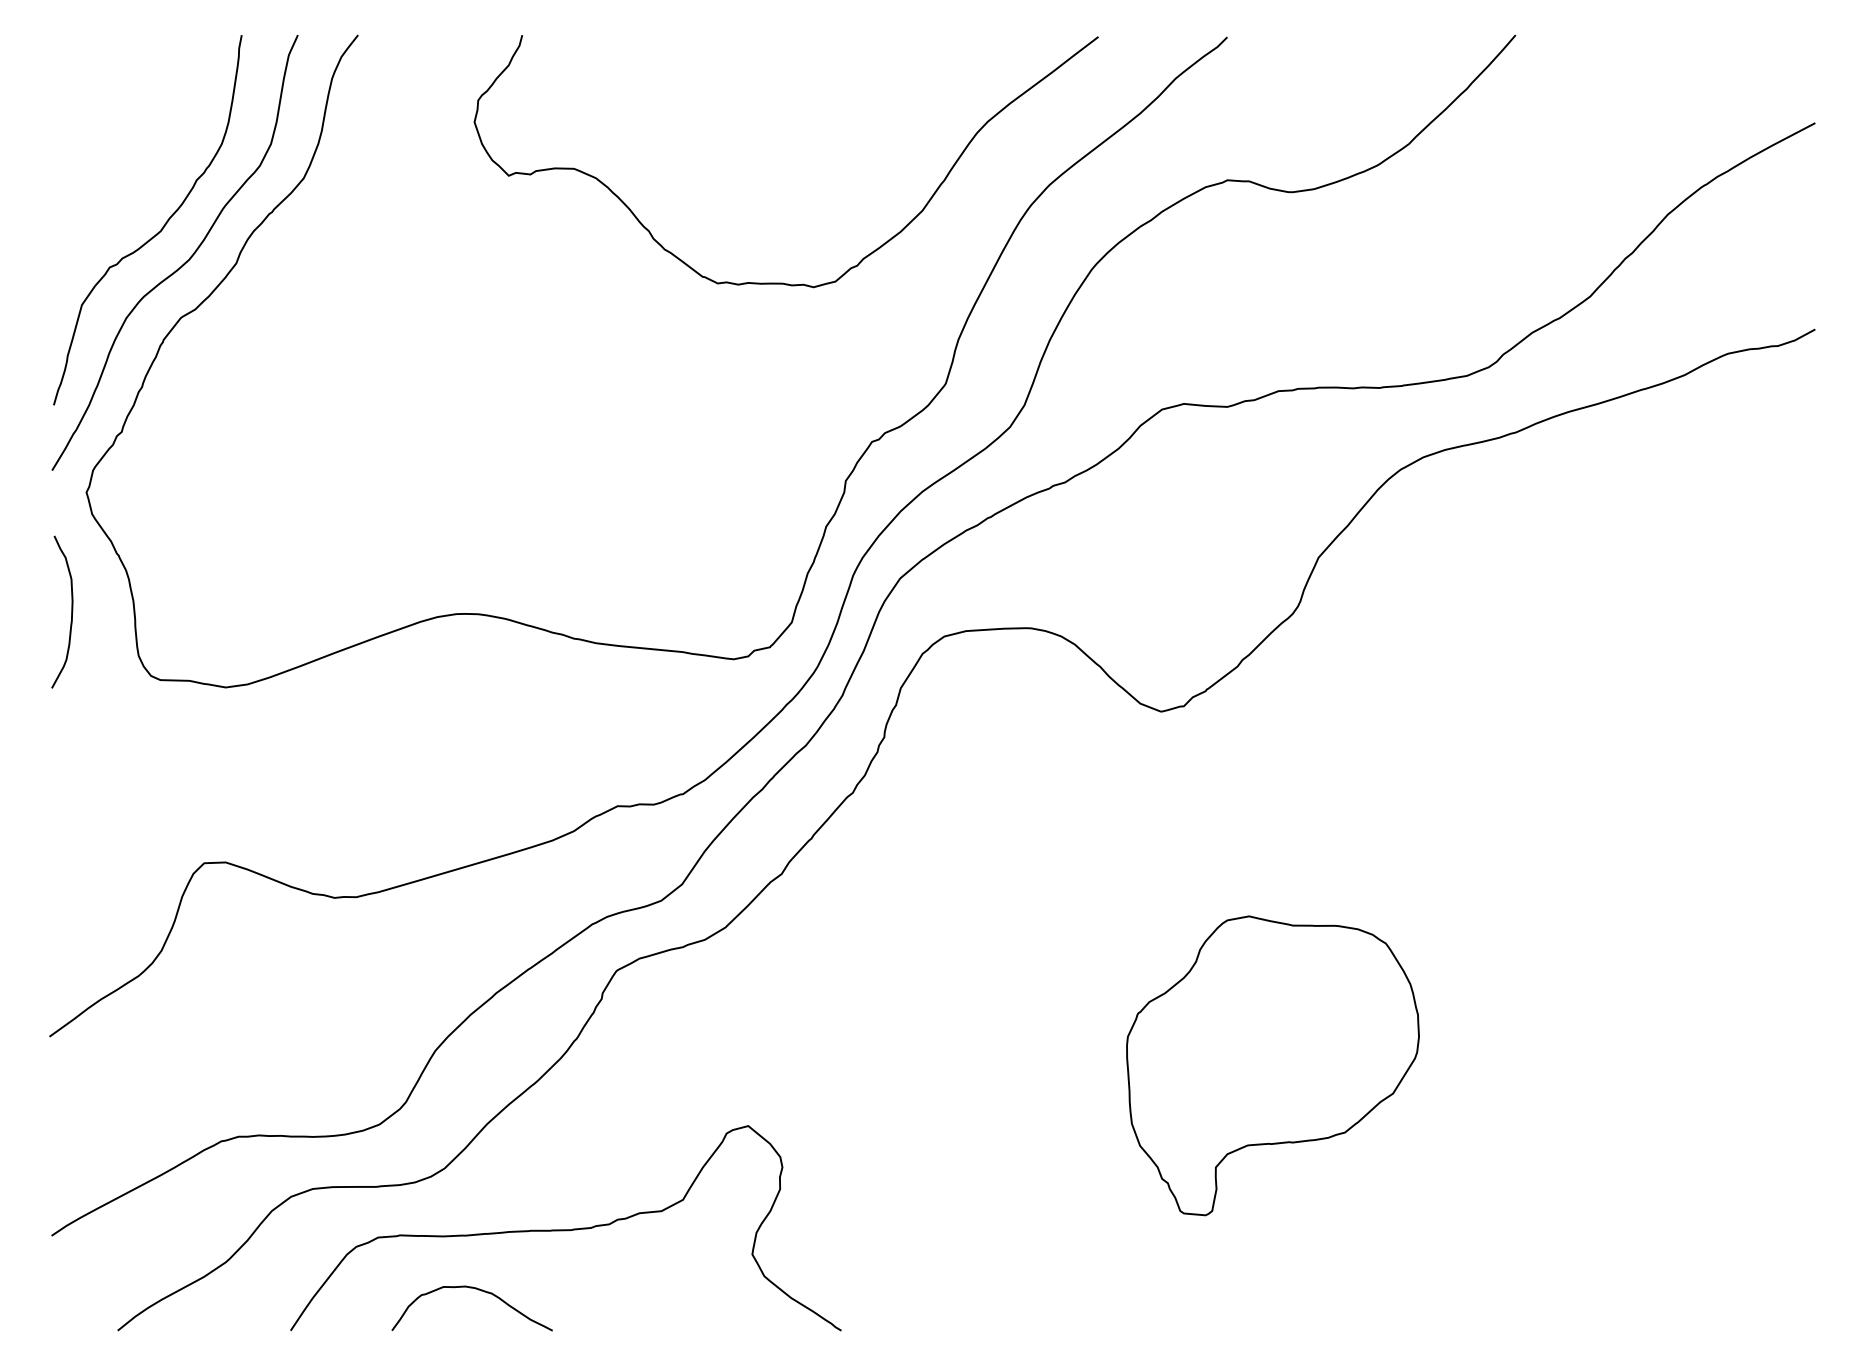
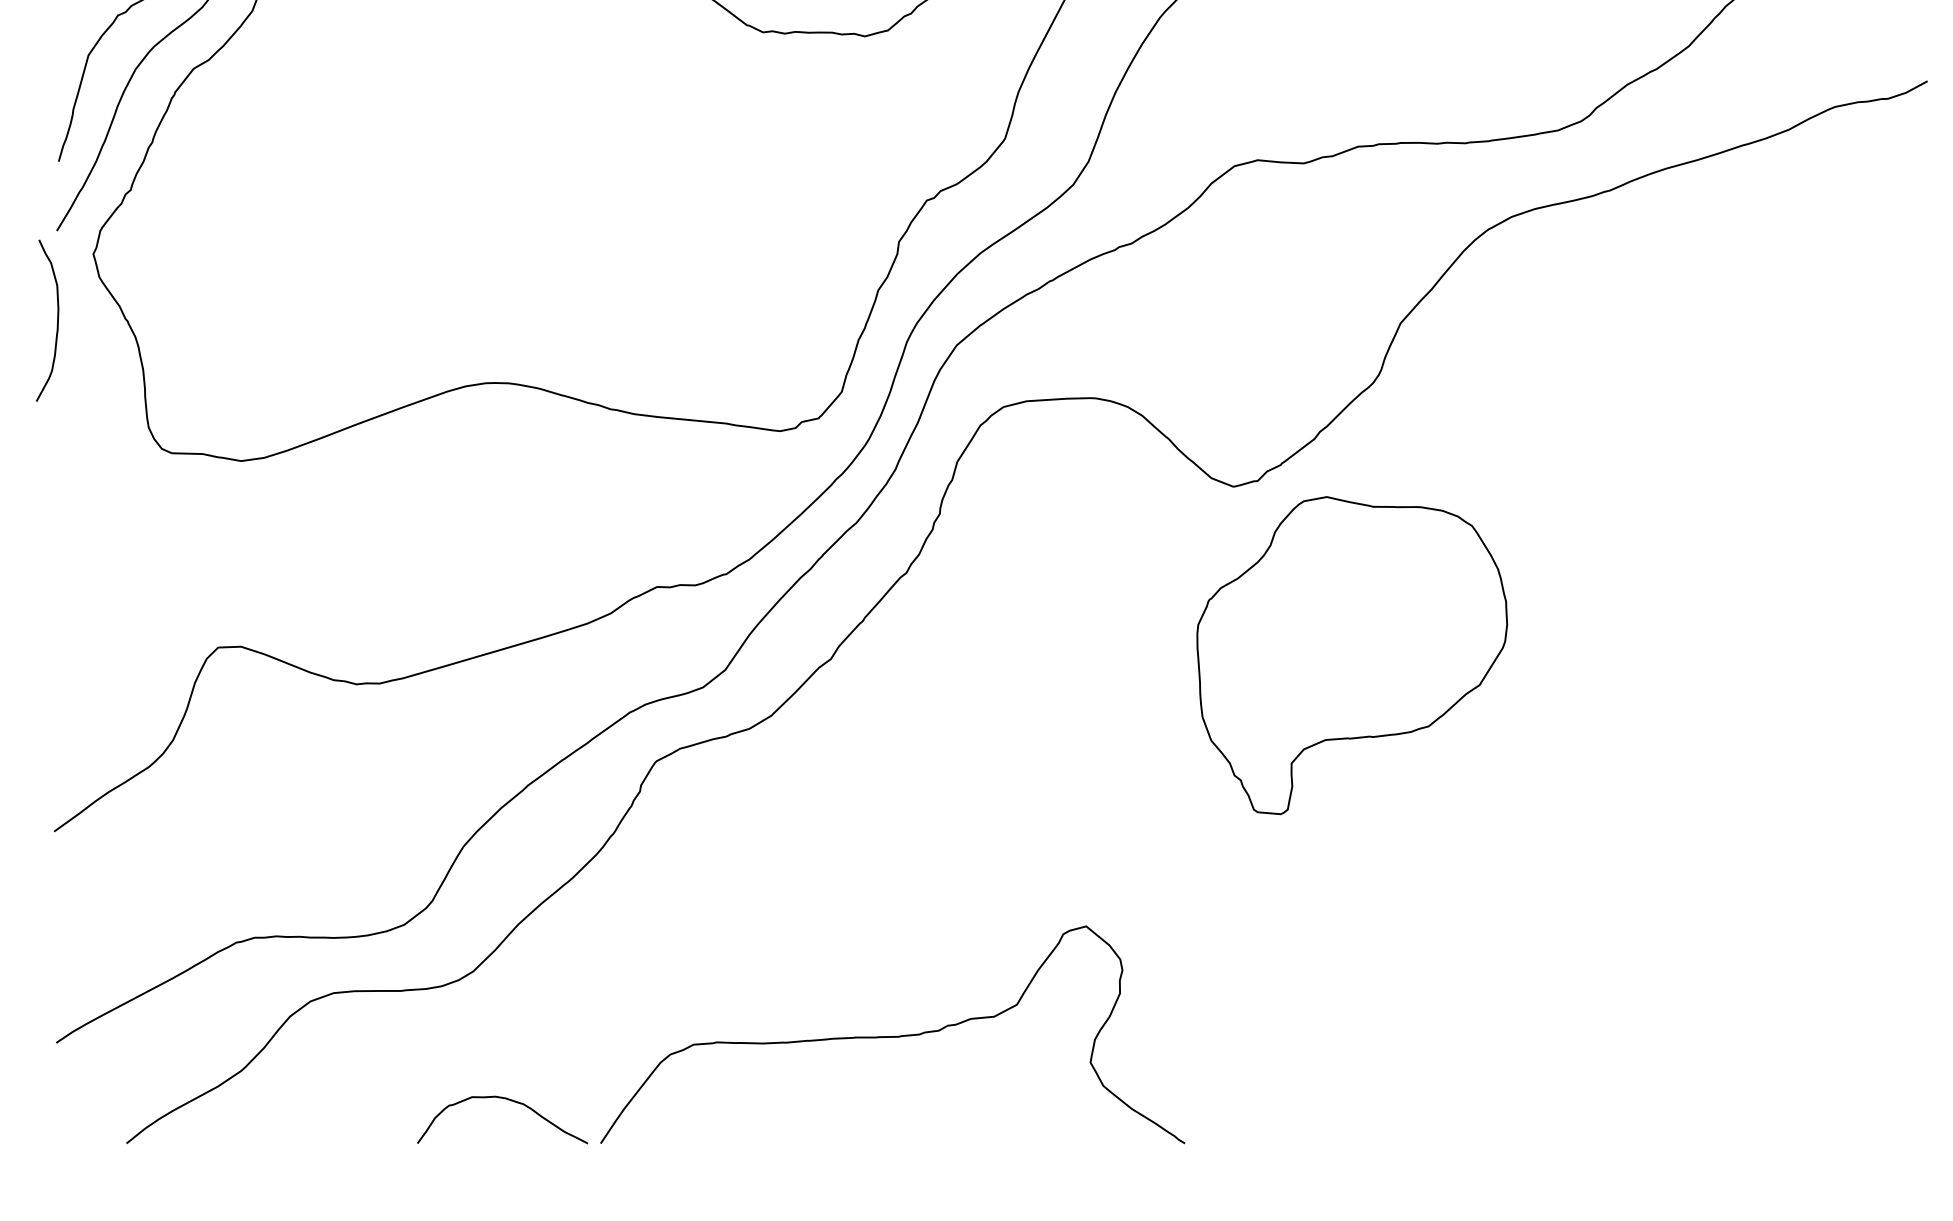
curve: (71, 611) -> (57, 319), moved
part: (1272, 1065) -> (1351, 655), moved
curve: (565, 1229) -> (892, 1036), moved

